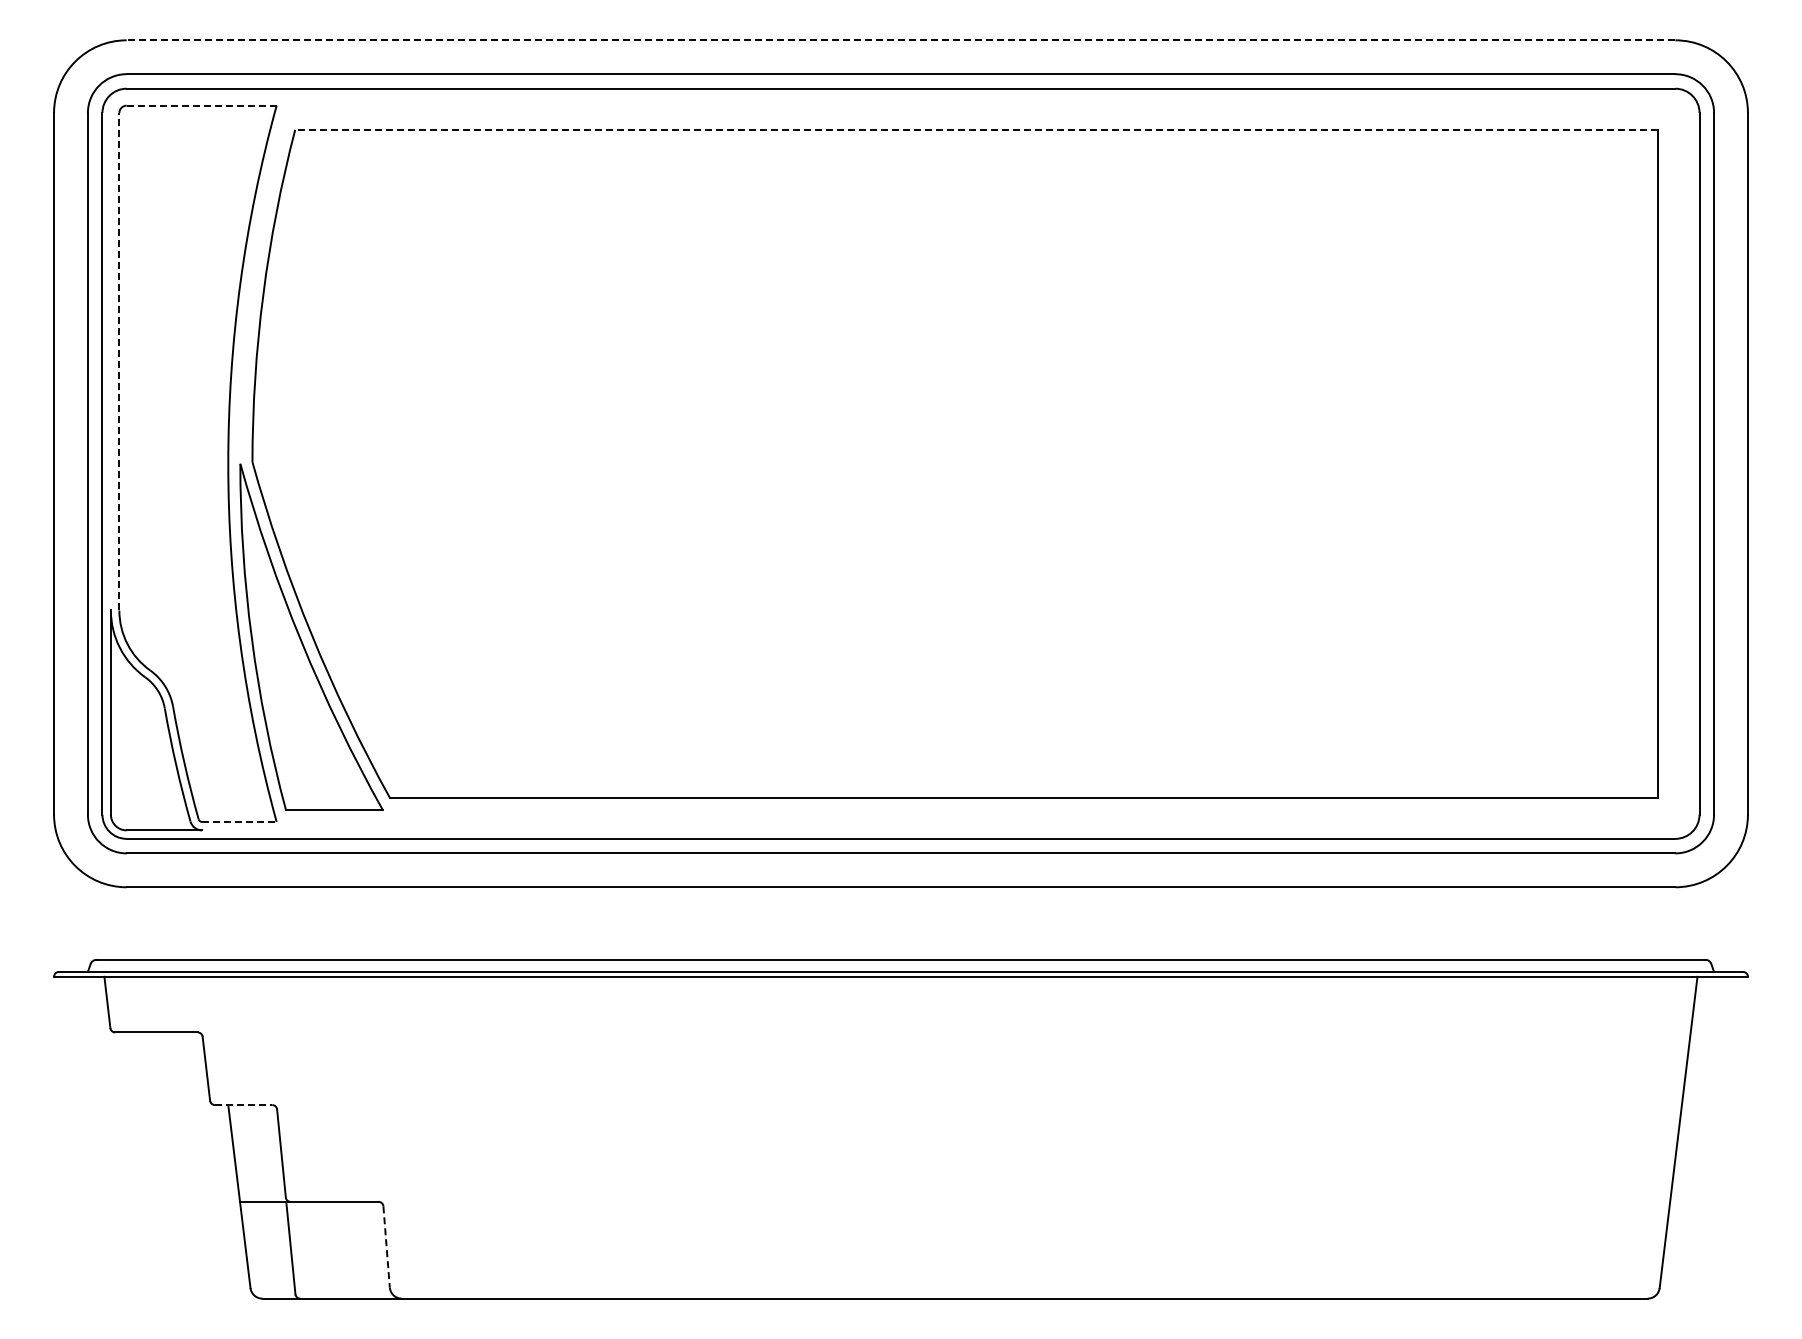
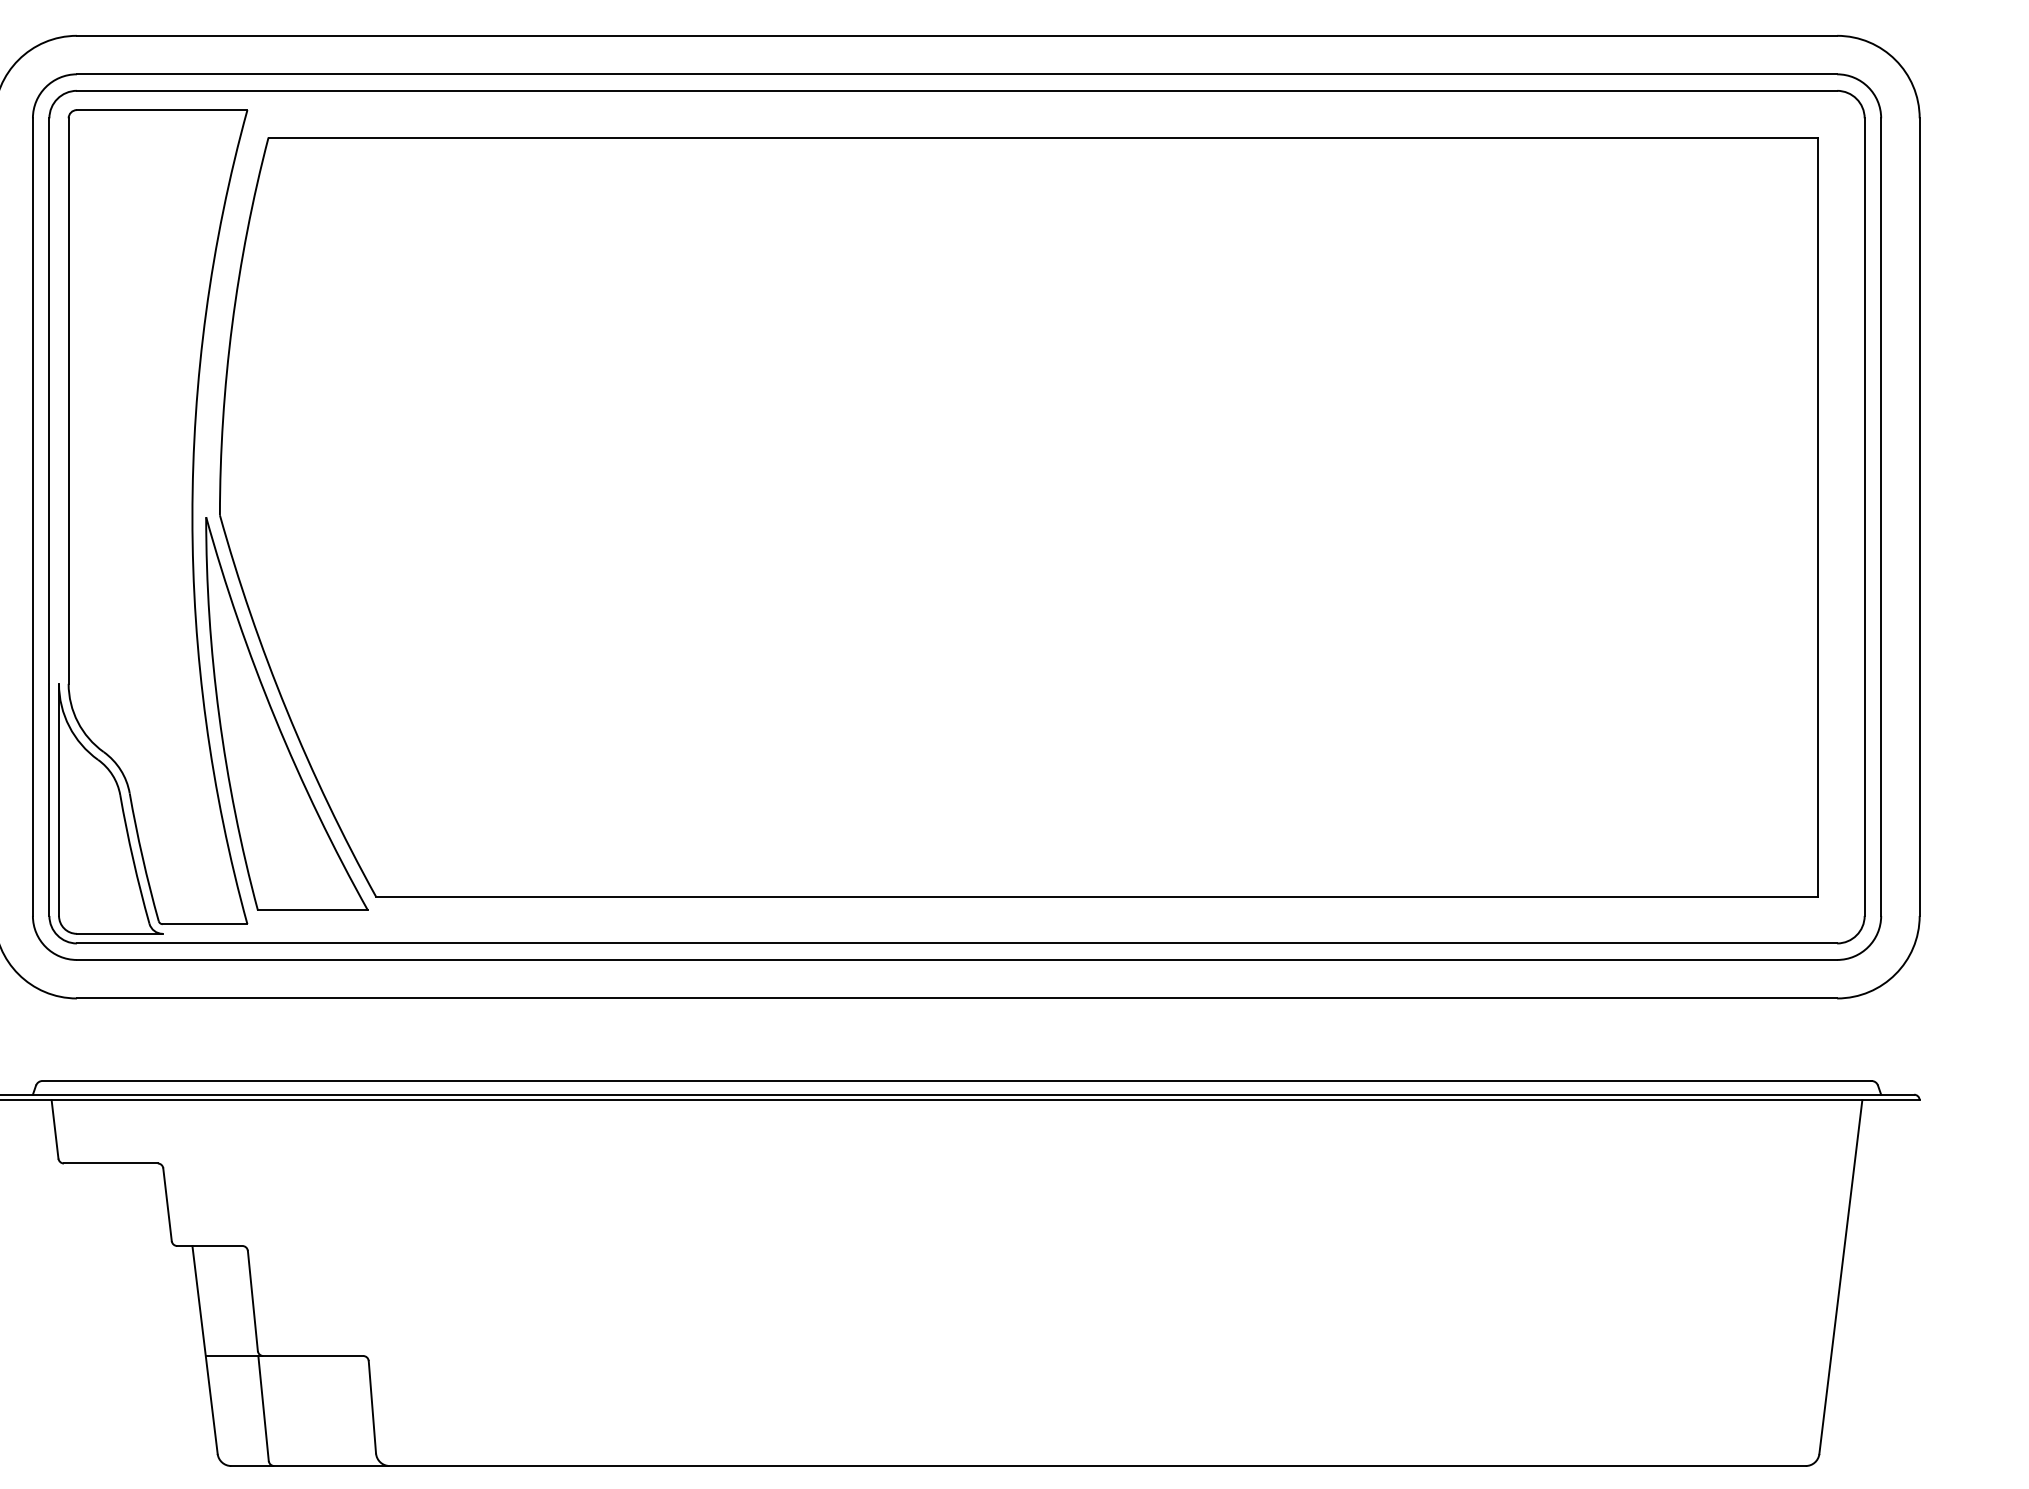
line: (900, 40) -> (956, 36), dashed -> solid
line: (202, 105) -> (163, 109), dashed -> solid
line: (976, 129) -> (1042, 137), dashed -> solid
line: (119, 361) -> (68, 400), dashed -> solid
line: (239, 821) -> (205, 923), dashed -> solid
line: (243, 1105) -> (209, 1246), dashed -> solid
line: (386, 1246) -> (372, 1406), dashed -> solid

